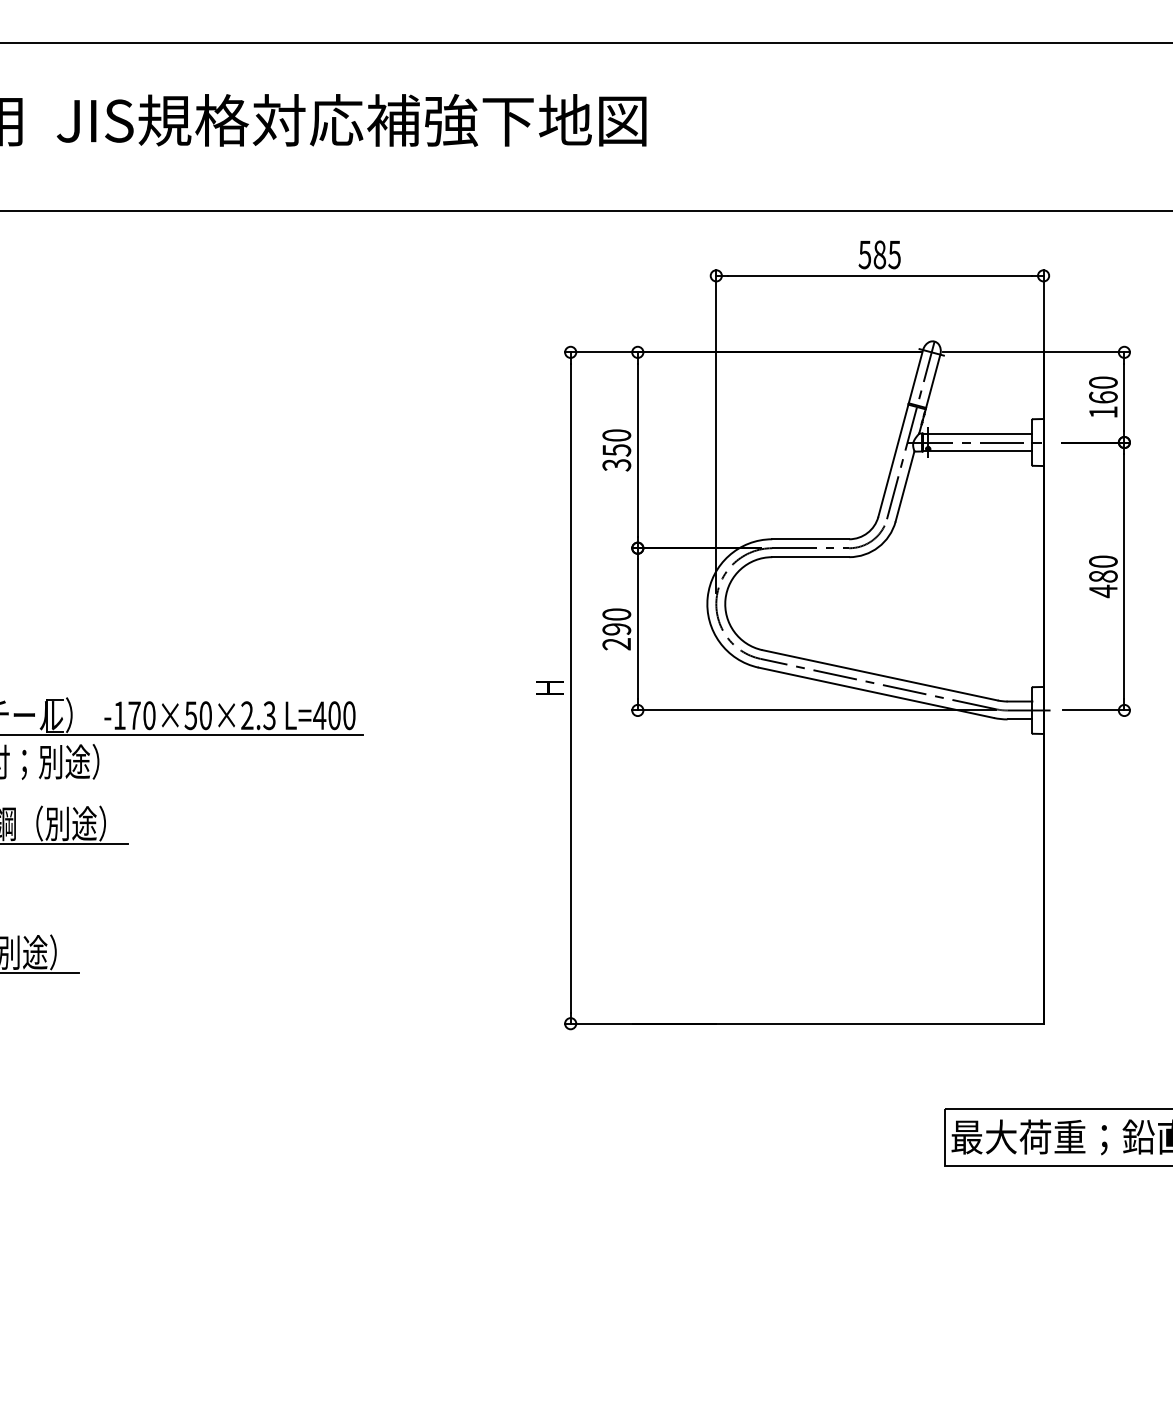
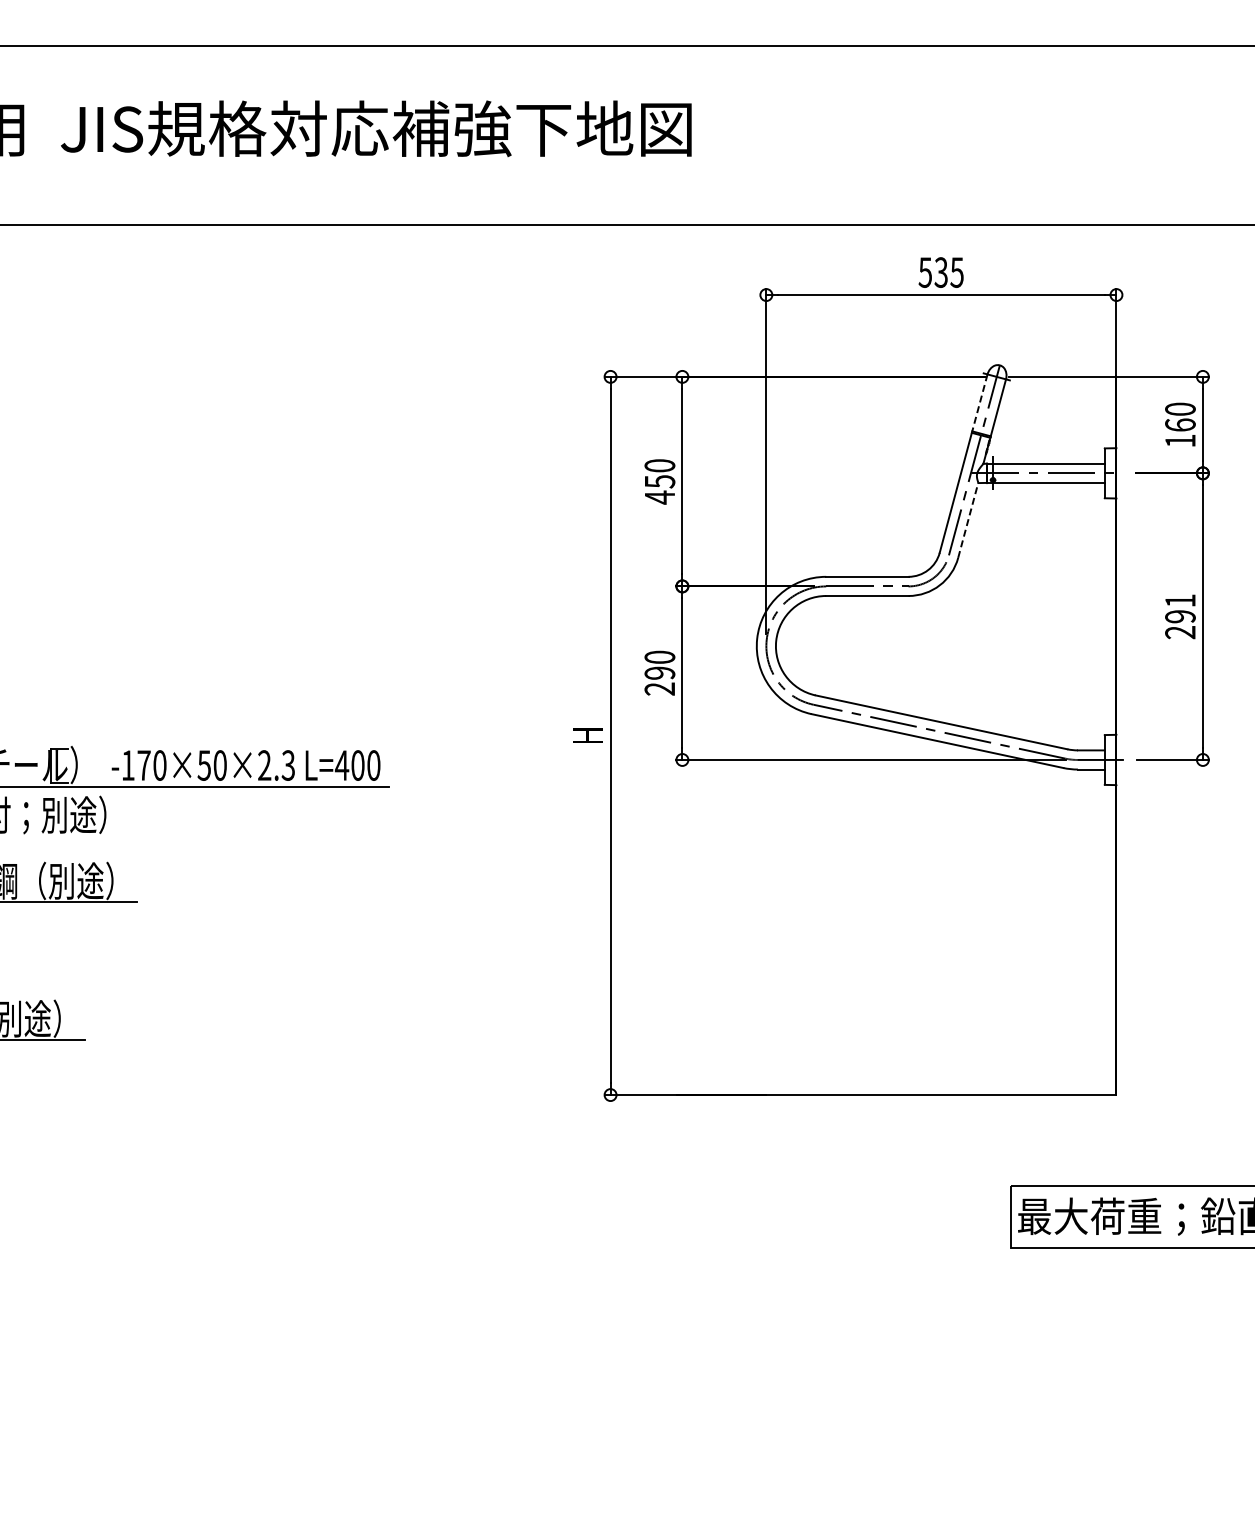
text: (879, 254) -> (940, 272), 585 -> 535
line: (915, 377) -> (979, 403), solid -> dashed
text: (616, 465) -> (659, 497), 350 -> 450
line: (905, 486) -> (968, 520), solid -> dashed
text: (1103, 576) -> (1180, 616), 480 -> 291

